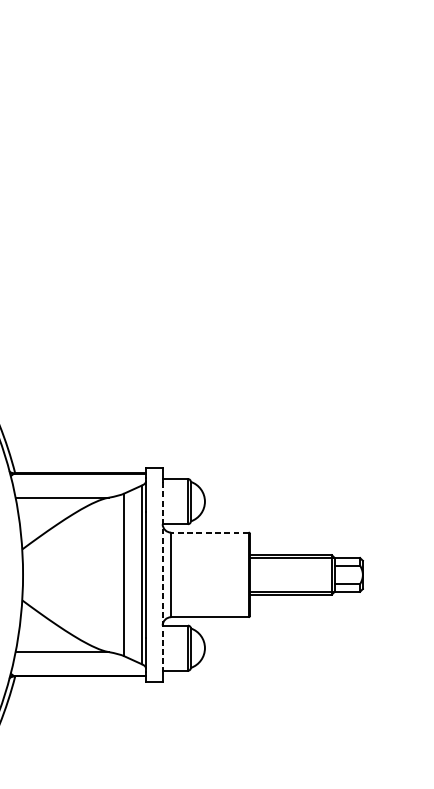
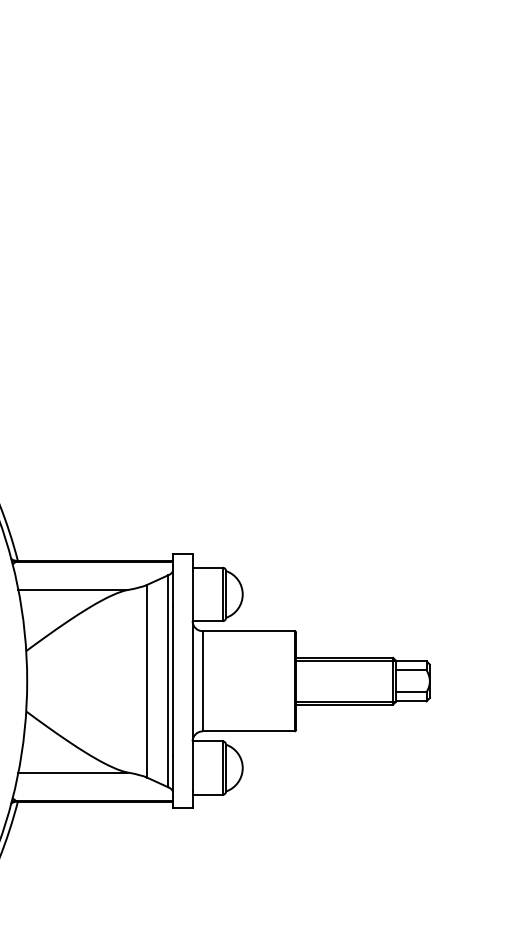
line: (209, 532) -> (248, 631), dashed -> solid
line: (162, 575) -> (192, 681), dashed -> solid

